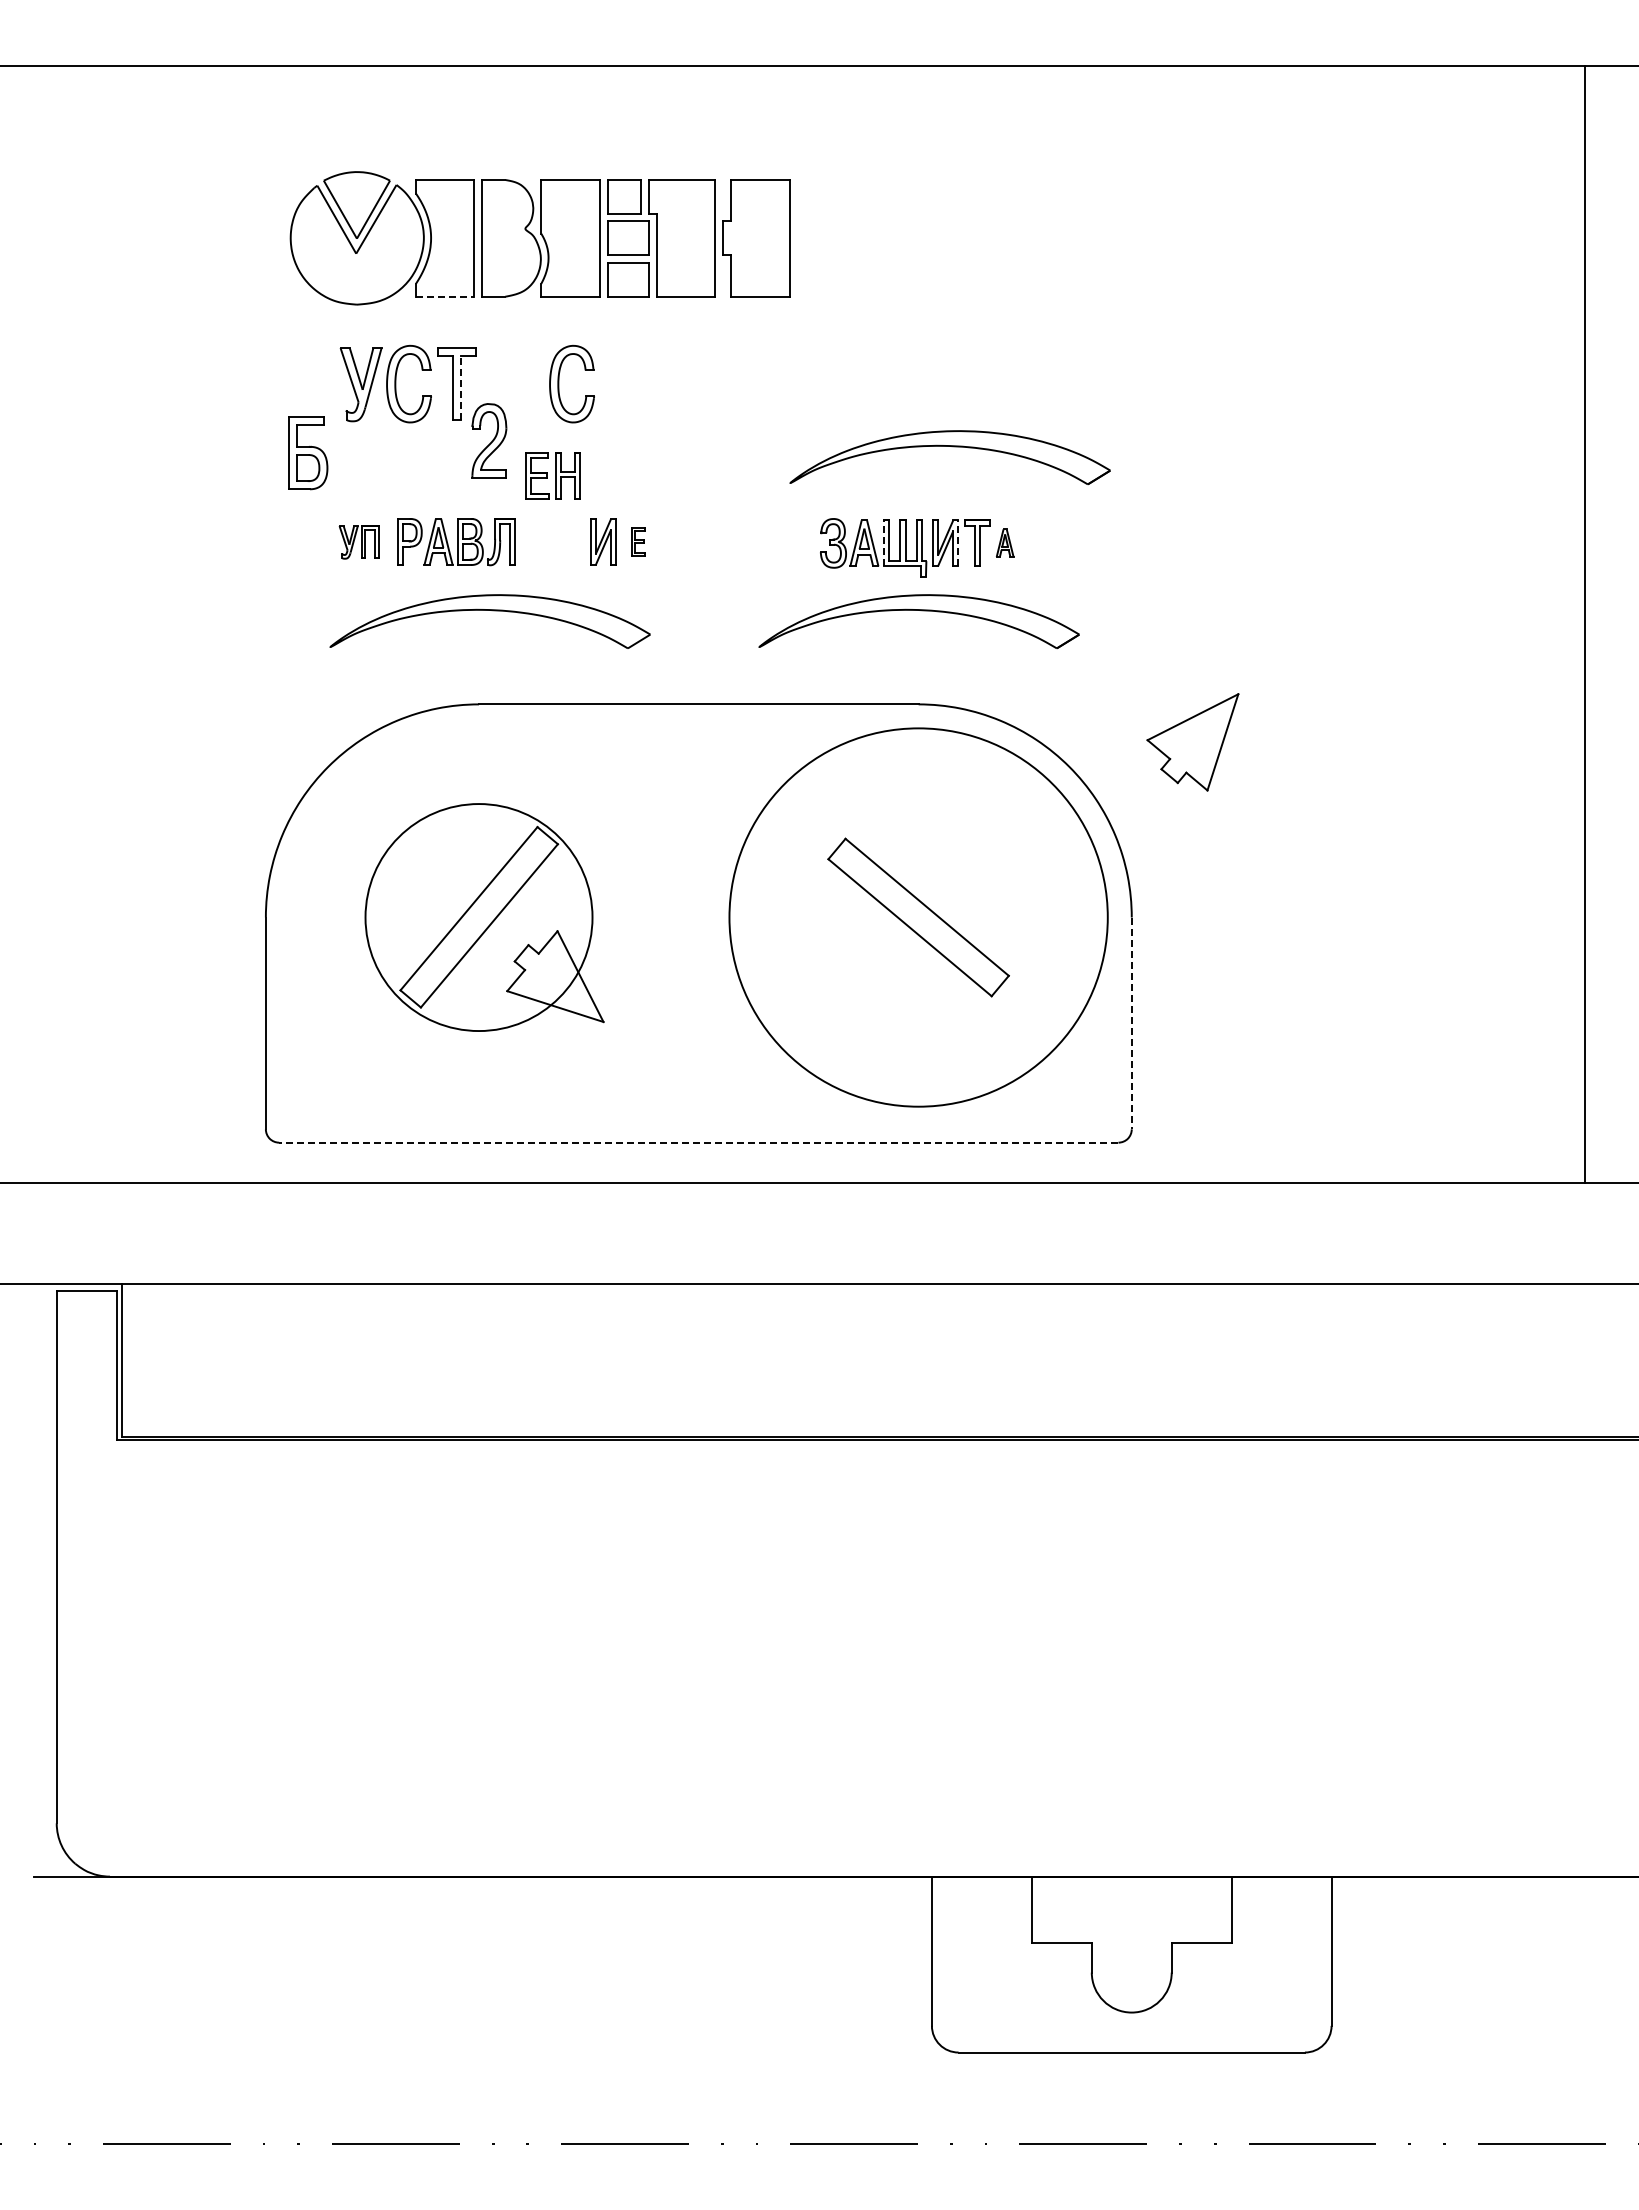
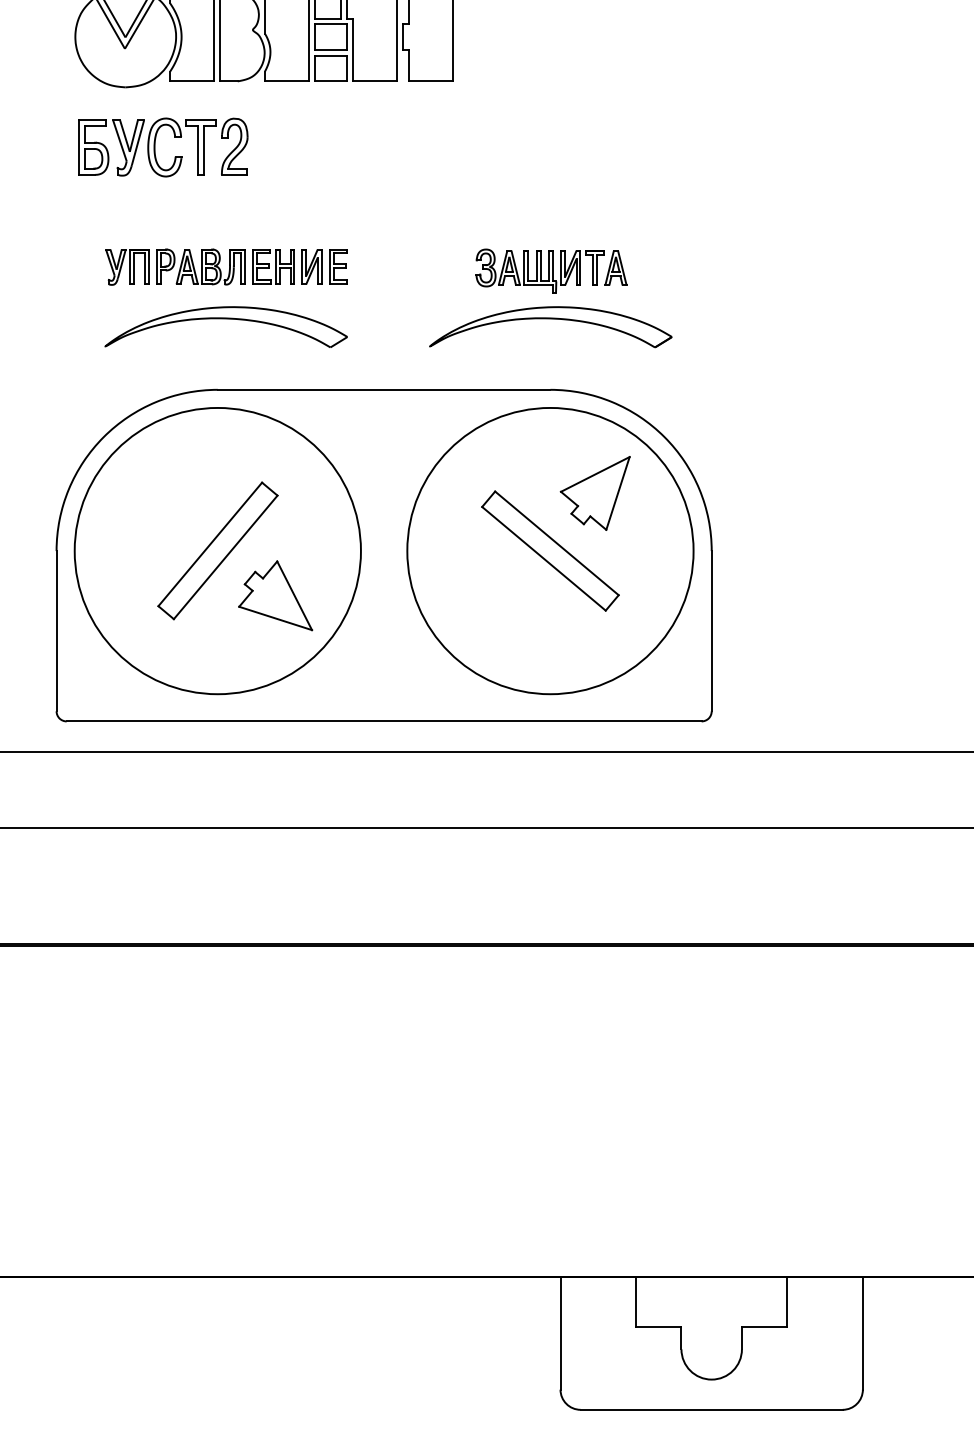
line: (445, 296) -> (192, 81), dashed -> solid
part: (559, 383) -> (278, 147), removed
line: (460, 387) -> (203, 150), dashed -> solid
part: (489, 440) -> (234, 146), moved
part: (952, 447) -> (576, 195), removed
part: (308, 453) -> (94, 147), moved
part: (552, 475) -> (273, 266), moved
part: (638, 541) -> (338, 266), size x1.67
part: (358, 542) -> (126, 267), size x1.43
line: (884, 542) -> (524, 267), dashed -> solid
line: (958, 542) -> (580, 267), dashed -> solid
part: (1004, 542) -> (615, 267), size x1.67
part: (1192, 742) -> (594, 493), moved
circle: (478, 917) -> (217, 551), size x1.67
line: (1131, 1023) -> (711, 631), dashed -> solid
line: (698, 1142) -> (383, 721), dashed -> solid

